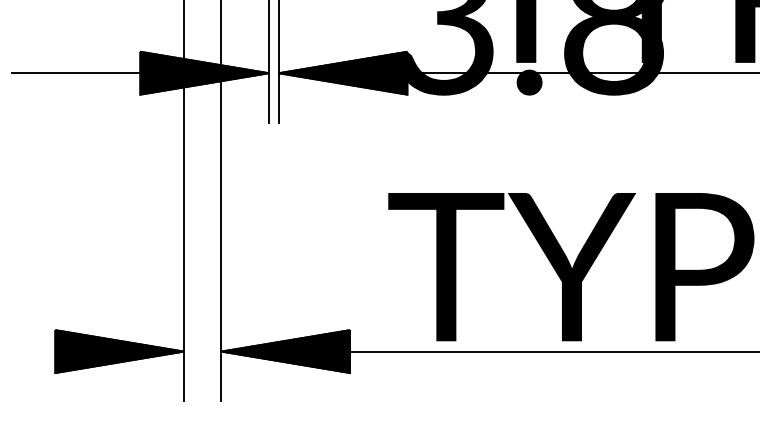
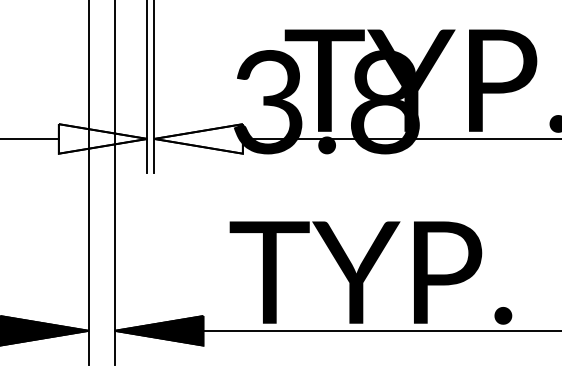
fill: (203, 72) -> (102, 138), removed
fill: (342, 72) -> (198, 138), removed

